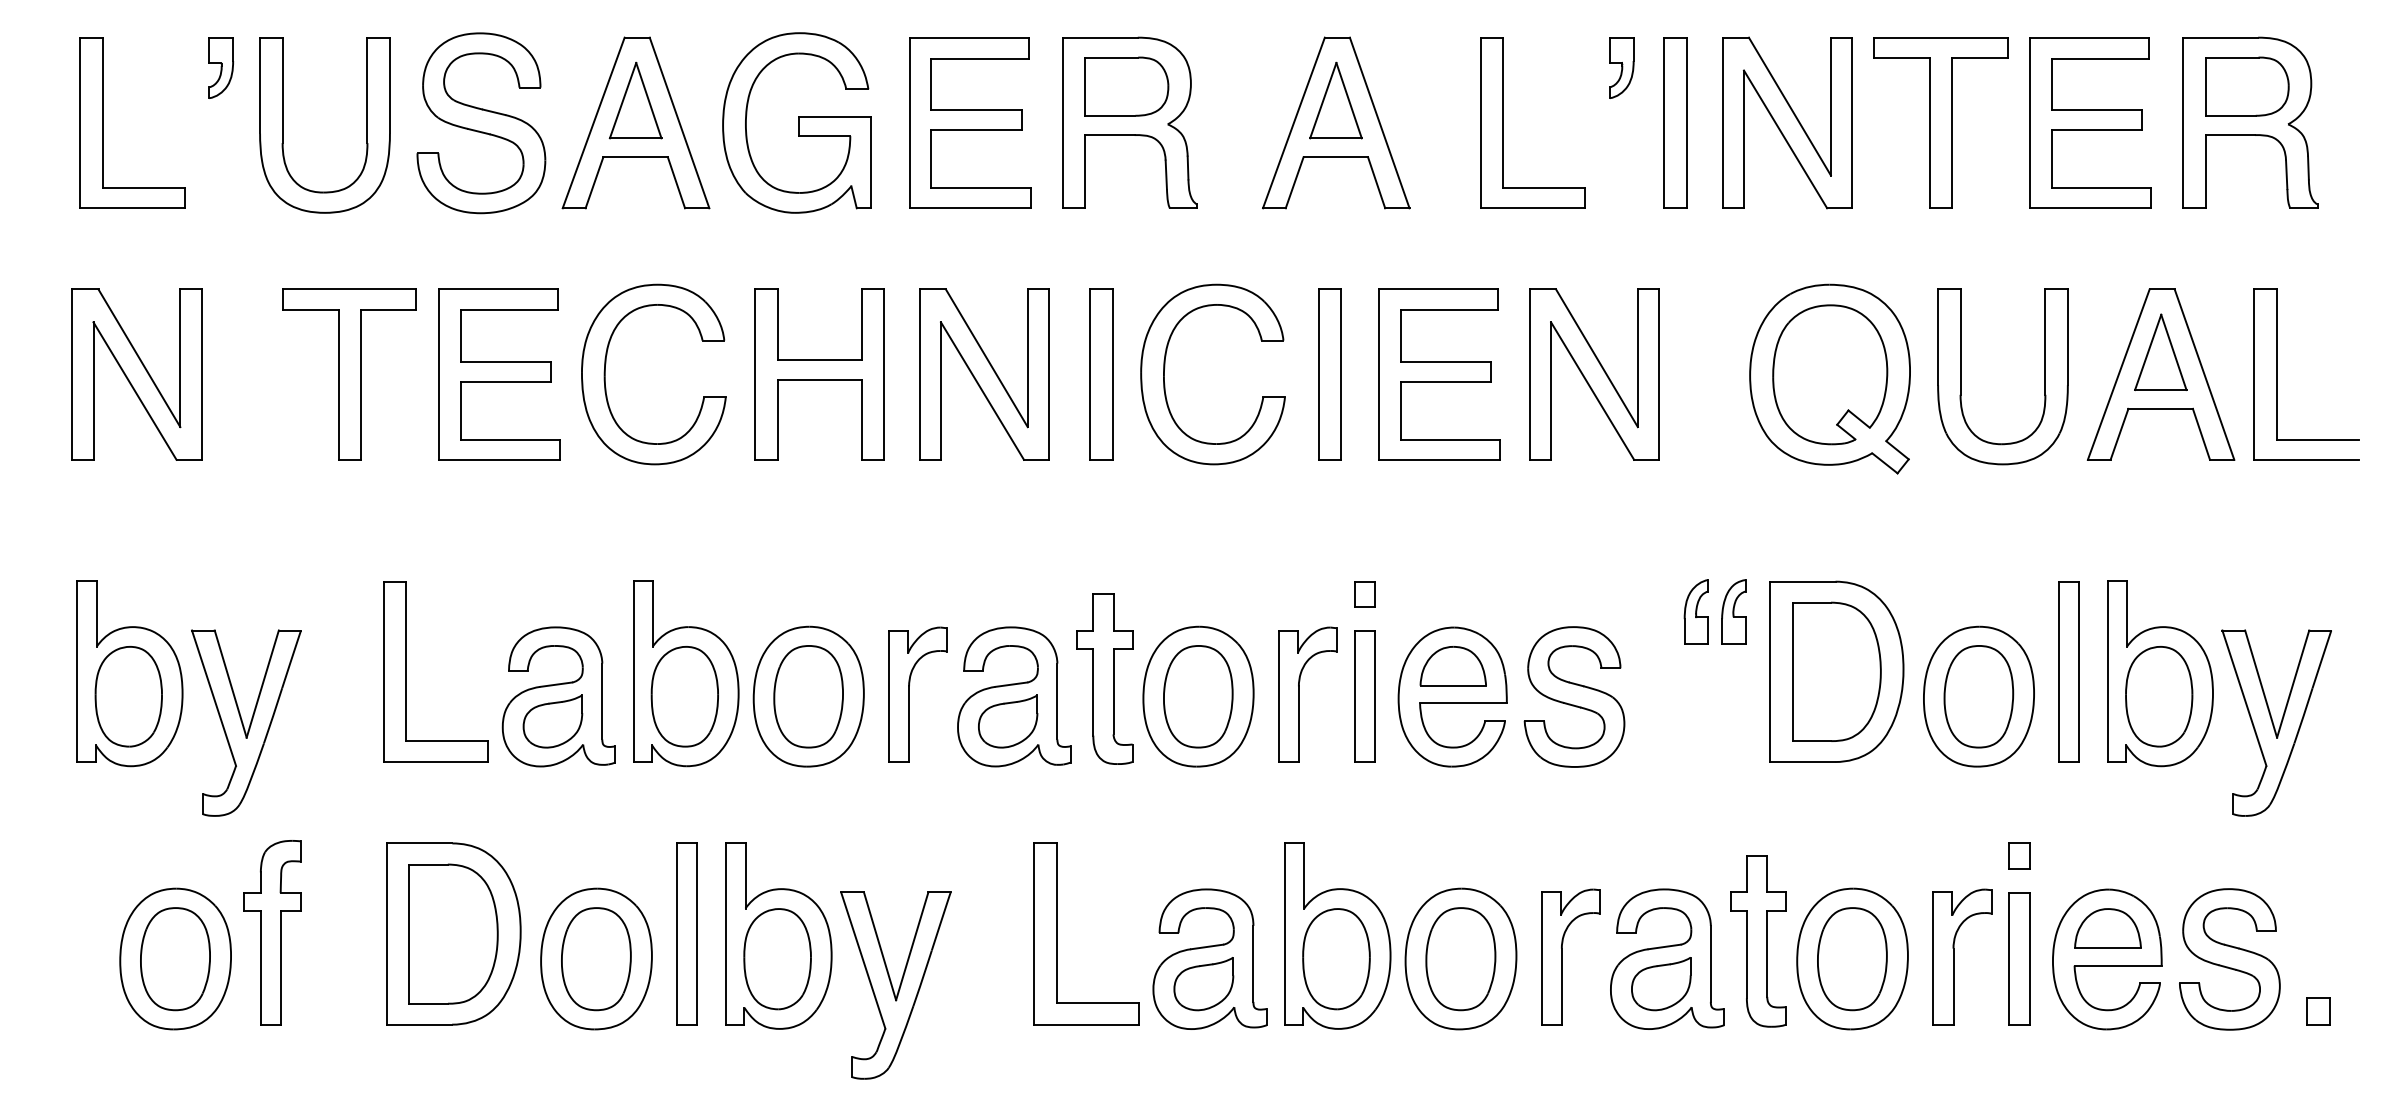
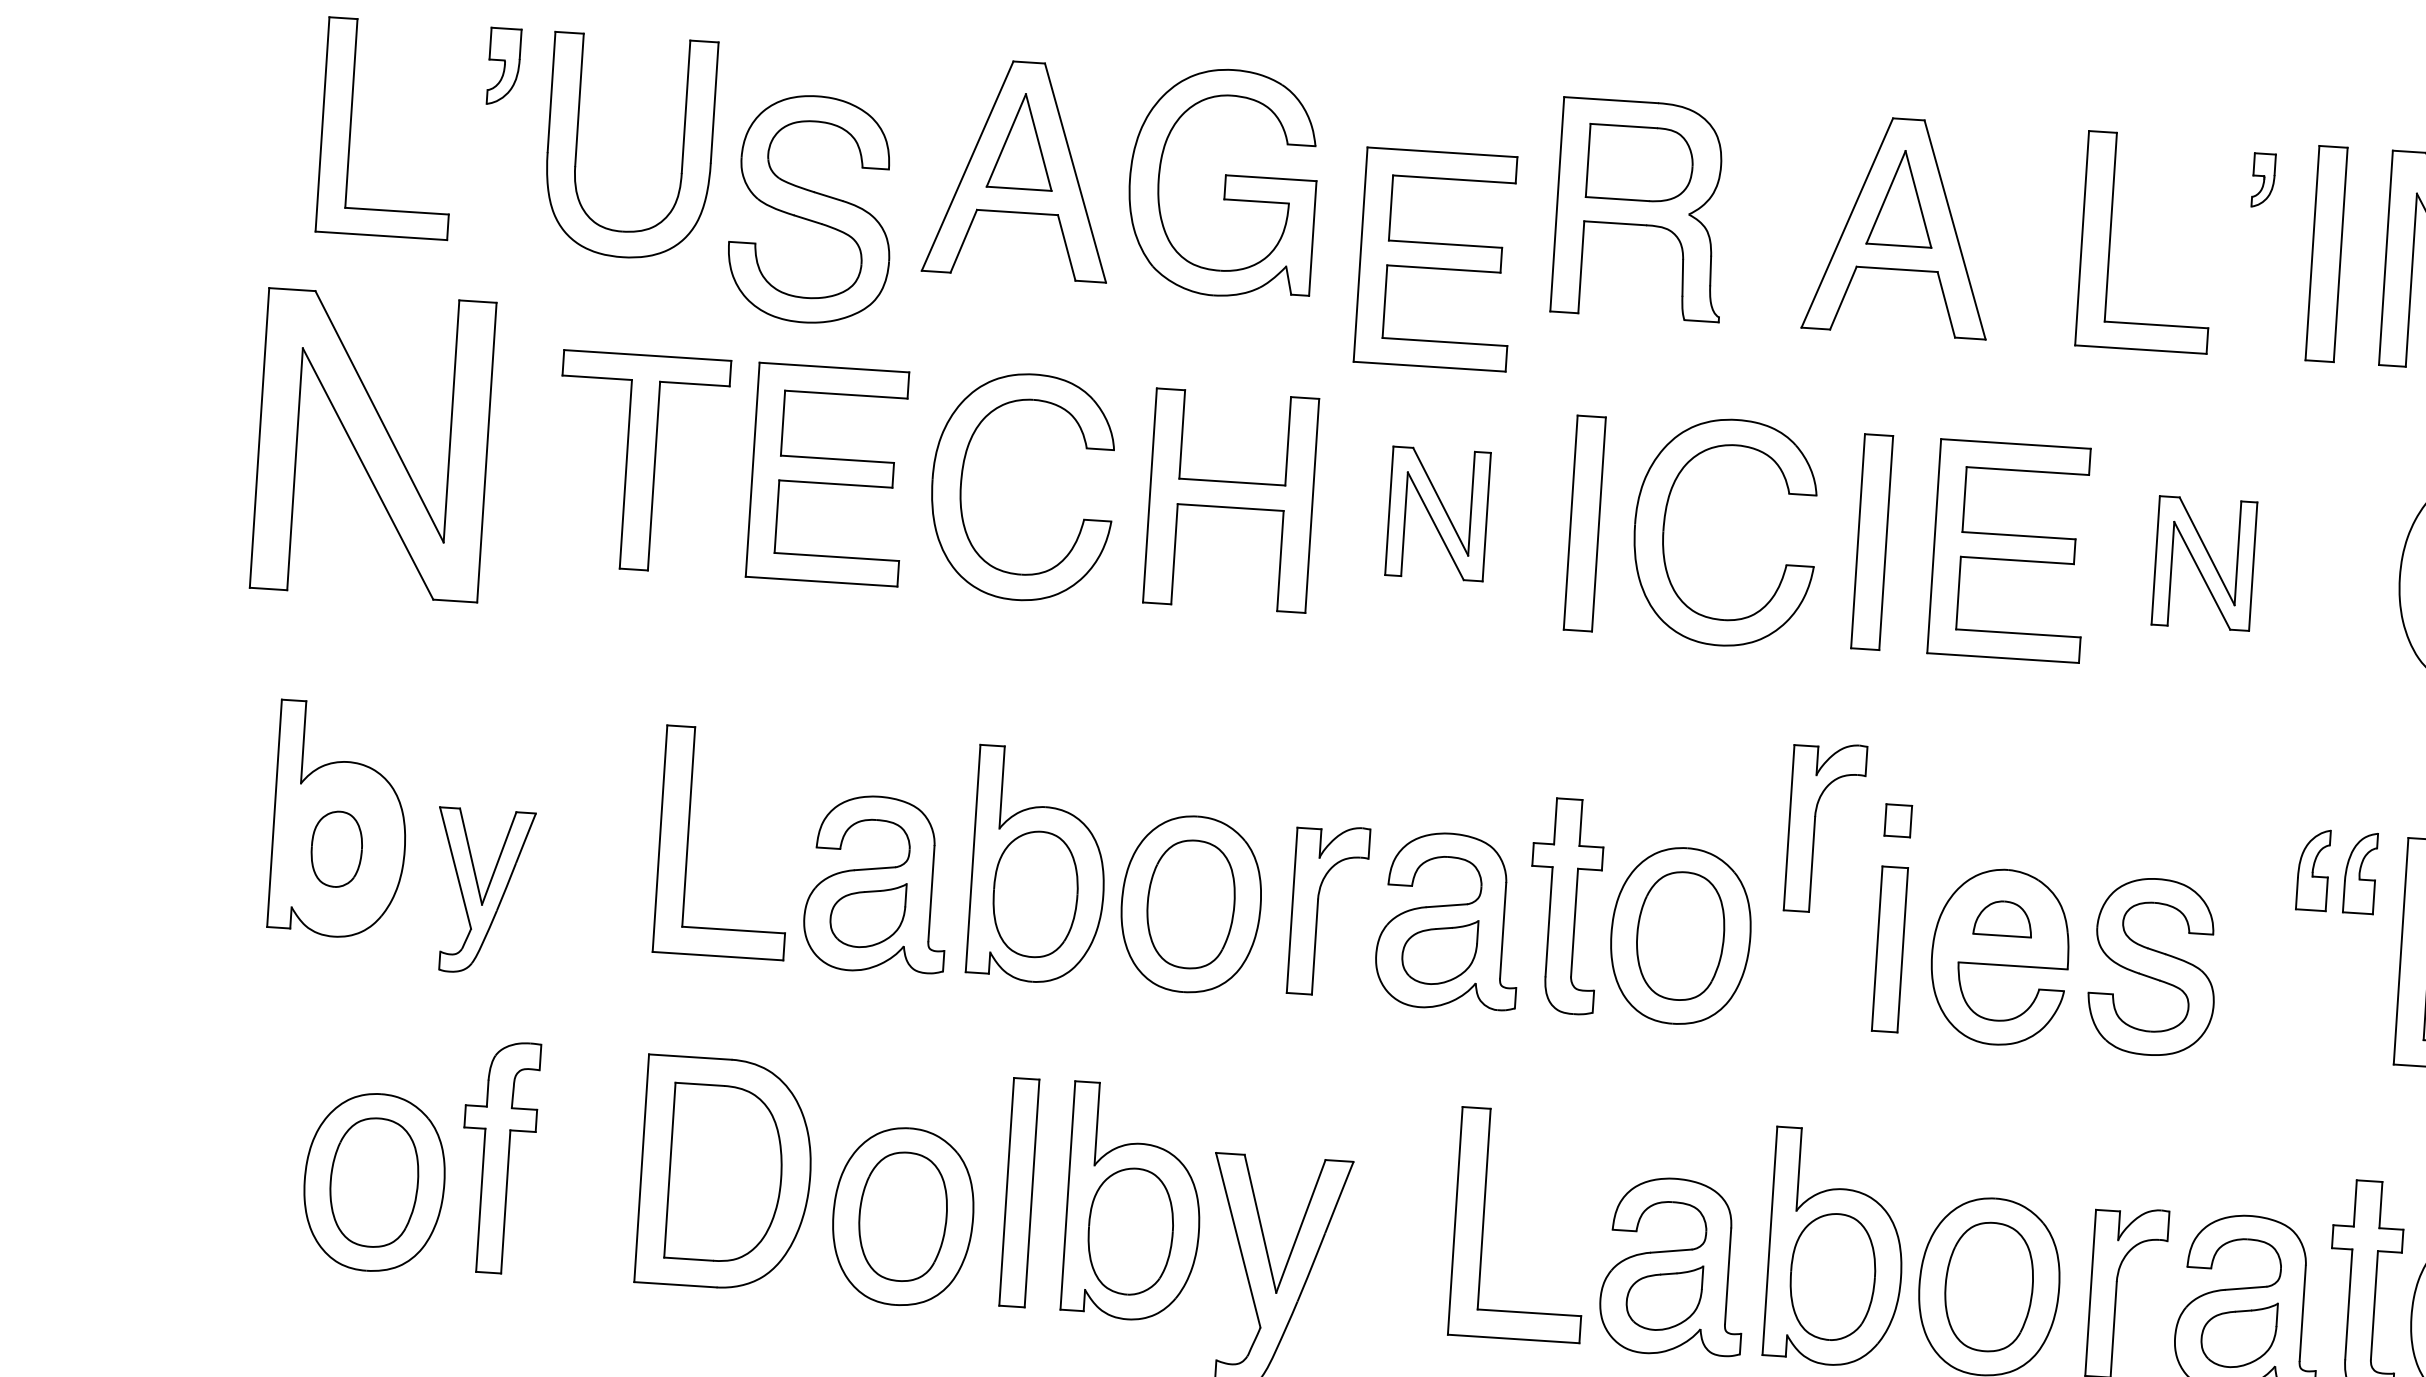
part: (1621, 67) -> (2263, 179), size x0.7
part: (970, 122) -> (1436, 258), moved
part: (481, 123) -> (811, 209), moved
part: (136, 374) -> (372, 444), size x1.4
part: (984, 374) -> (1438, 513), size x0.6
part: (1594, 374) -> (2204, 563), size x0.6
part: (1452, 666) -> (2002, 918), size x0.7
part: (1299, 694) -> (1815, 827), moved
part: (128, 696) -> (336, 848), size x0.6
part: (246, 722) -> (482, 891), size x0.7

